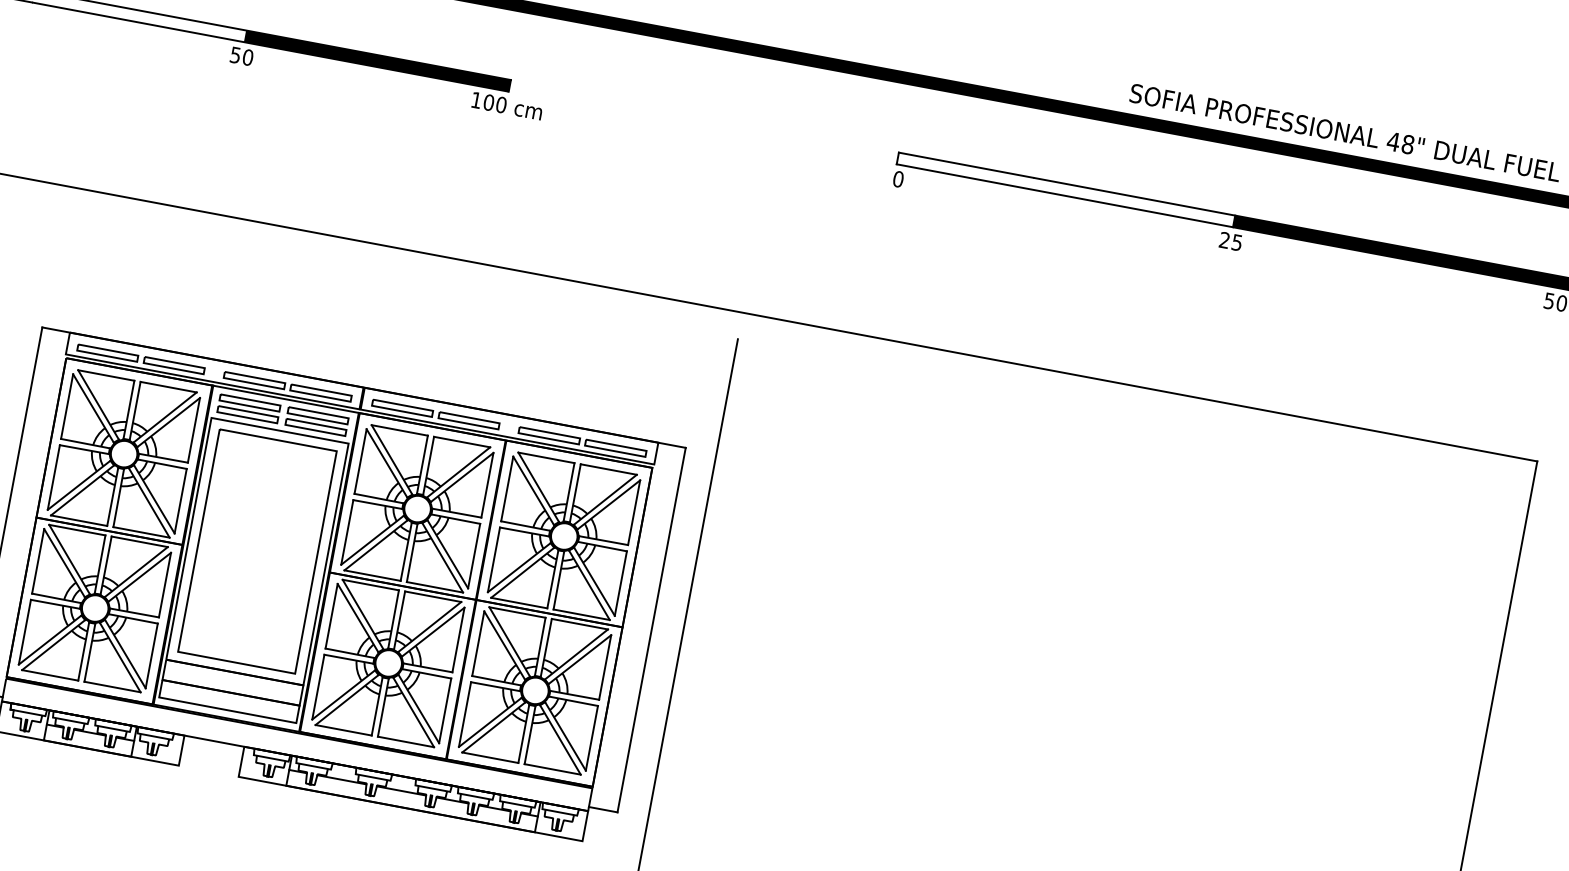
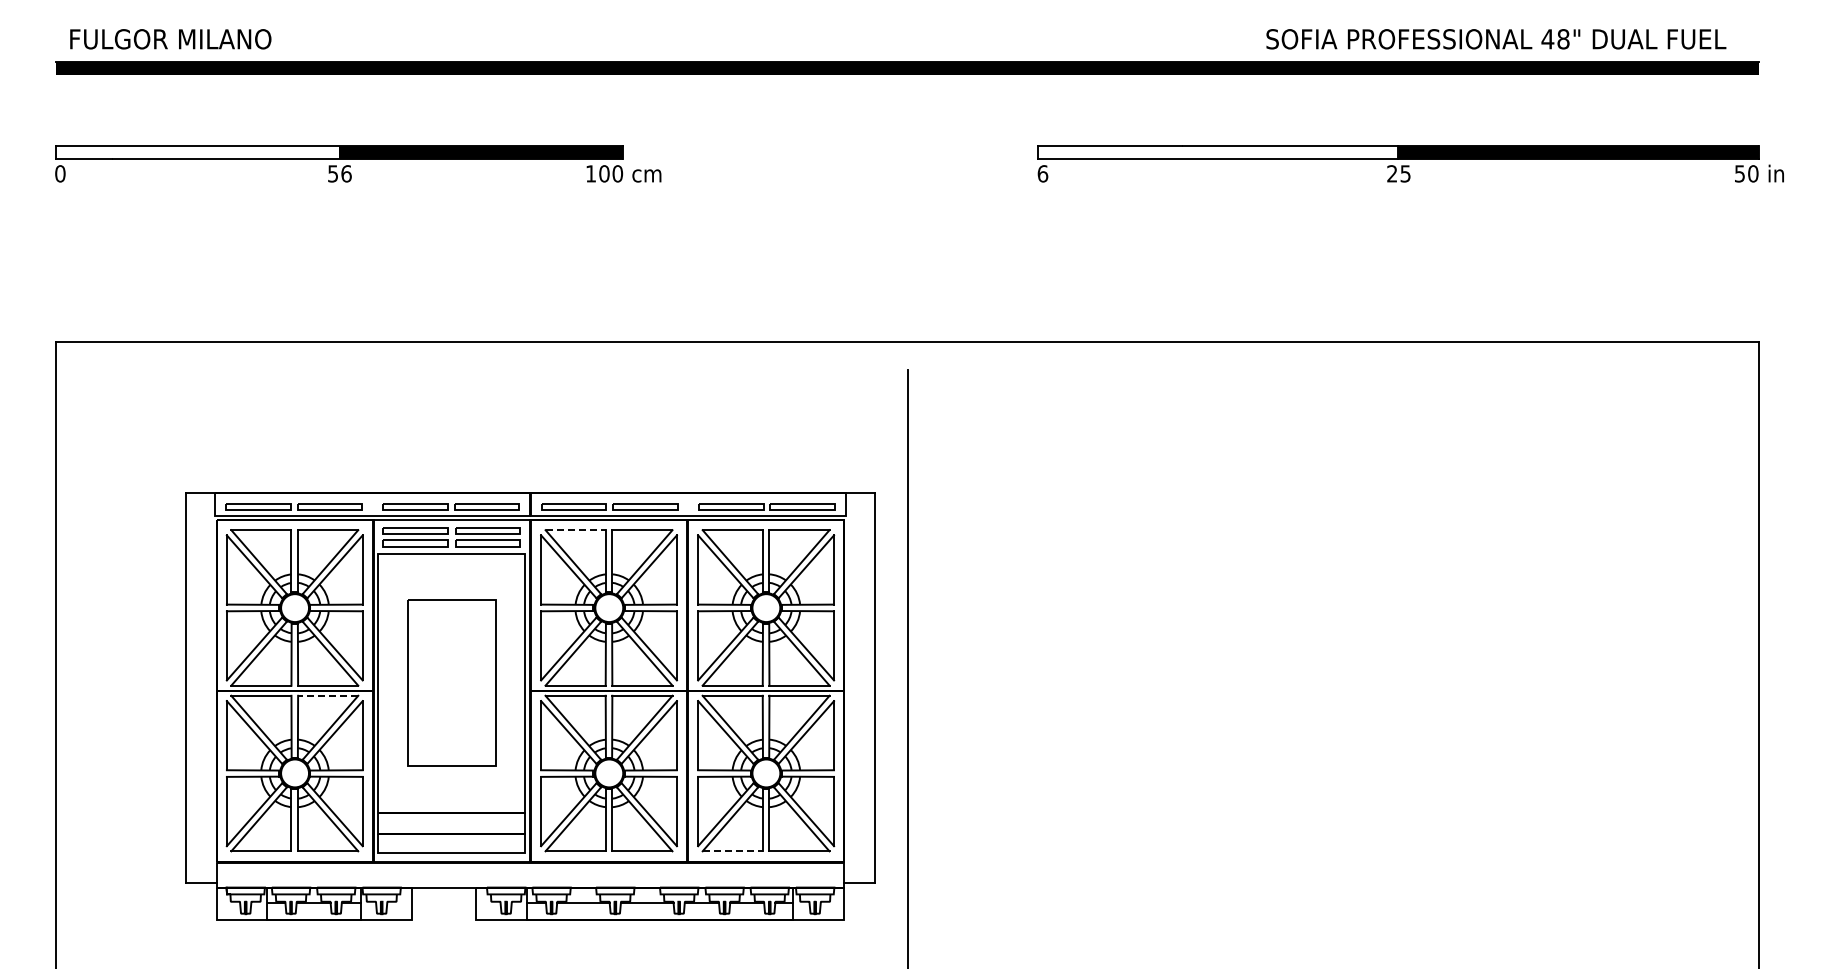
text: (248, 57) -> (346, 173), 50 -> 56
text: (898, 178) -> (1042, 173), 0 -> 6
line: (400, 430) -> (576, 530), solid -> dashed
line: (139, 541) -> (327, 695), solid -> dashed
part: (257, 550) -> (451, 682), size x0.7
line: (491, 758) -> (733, 851), solid -> dashed

